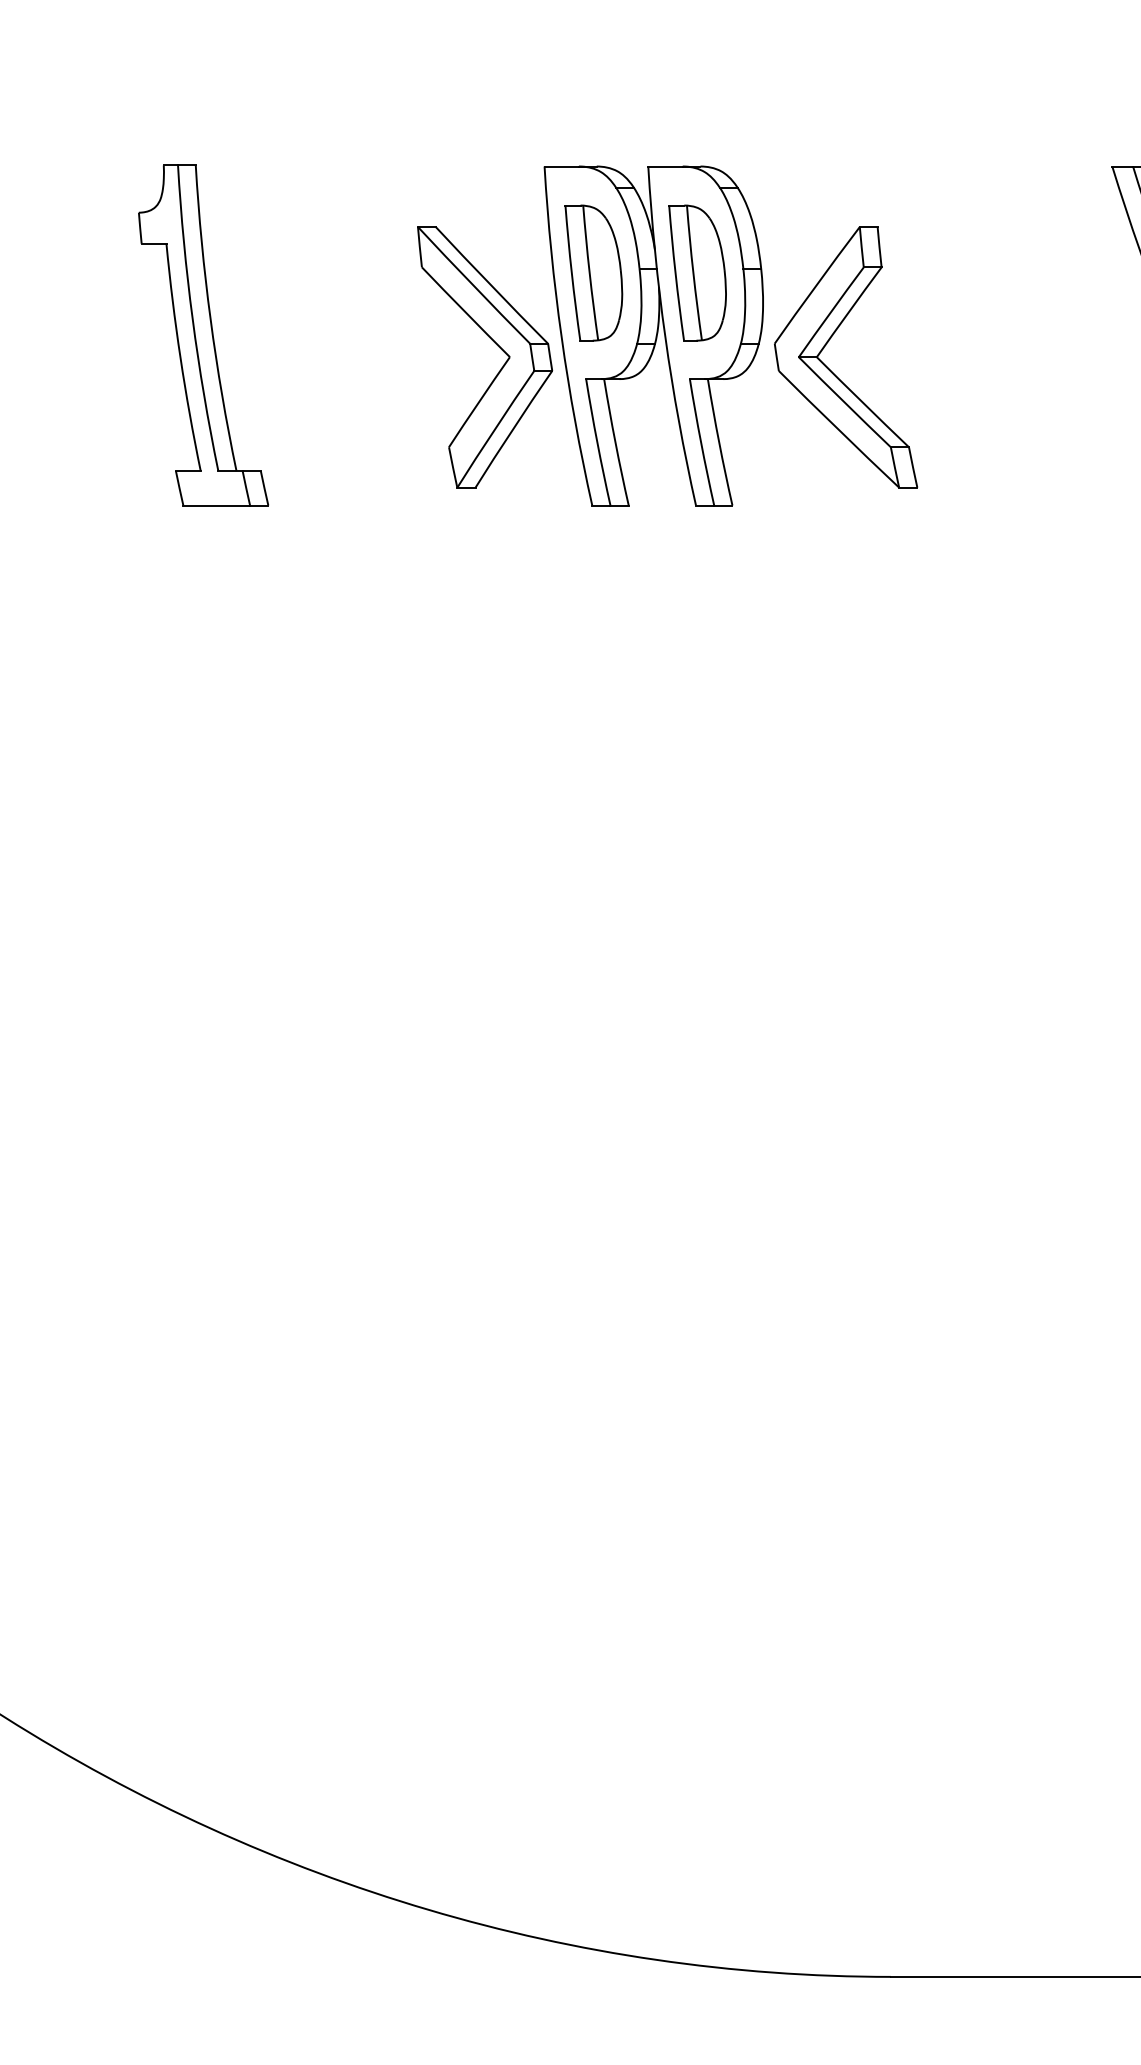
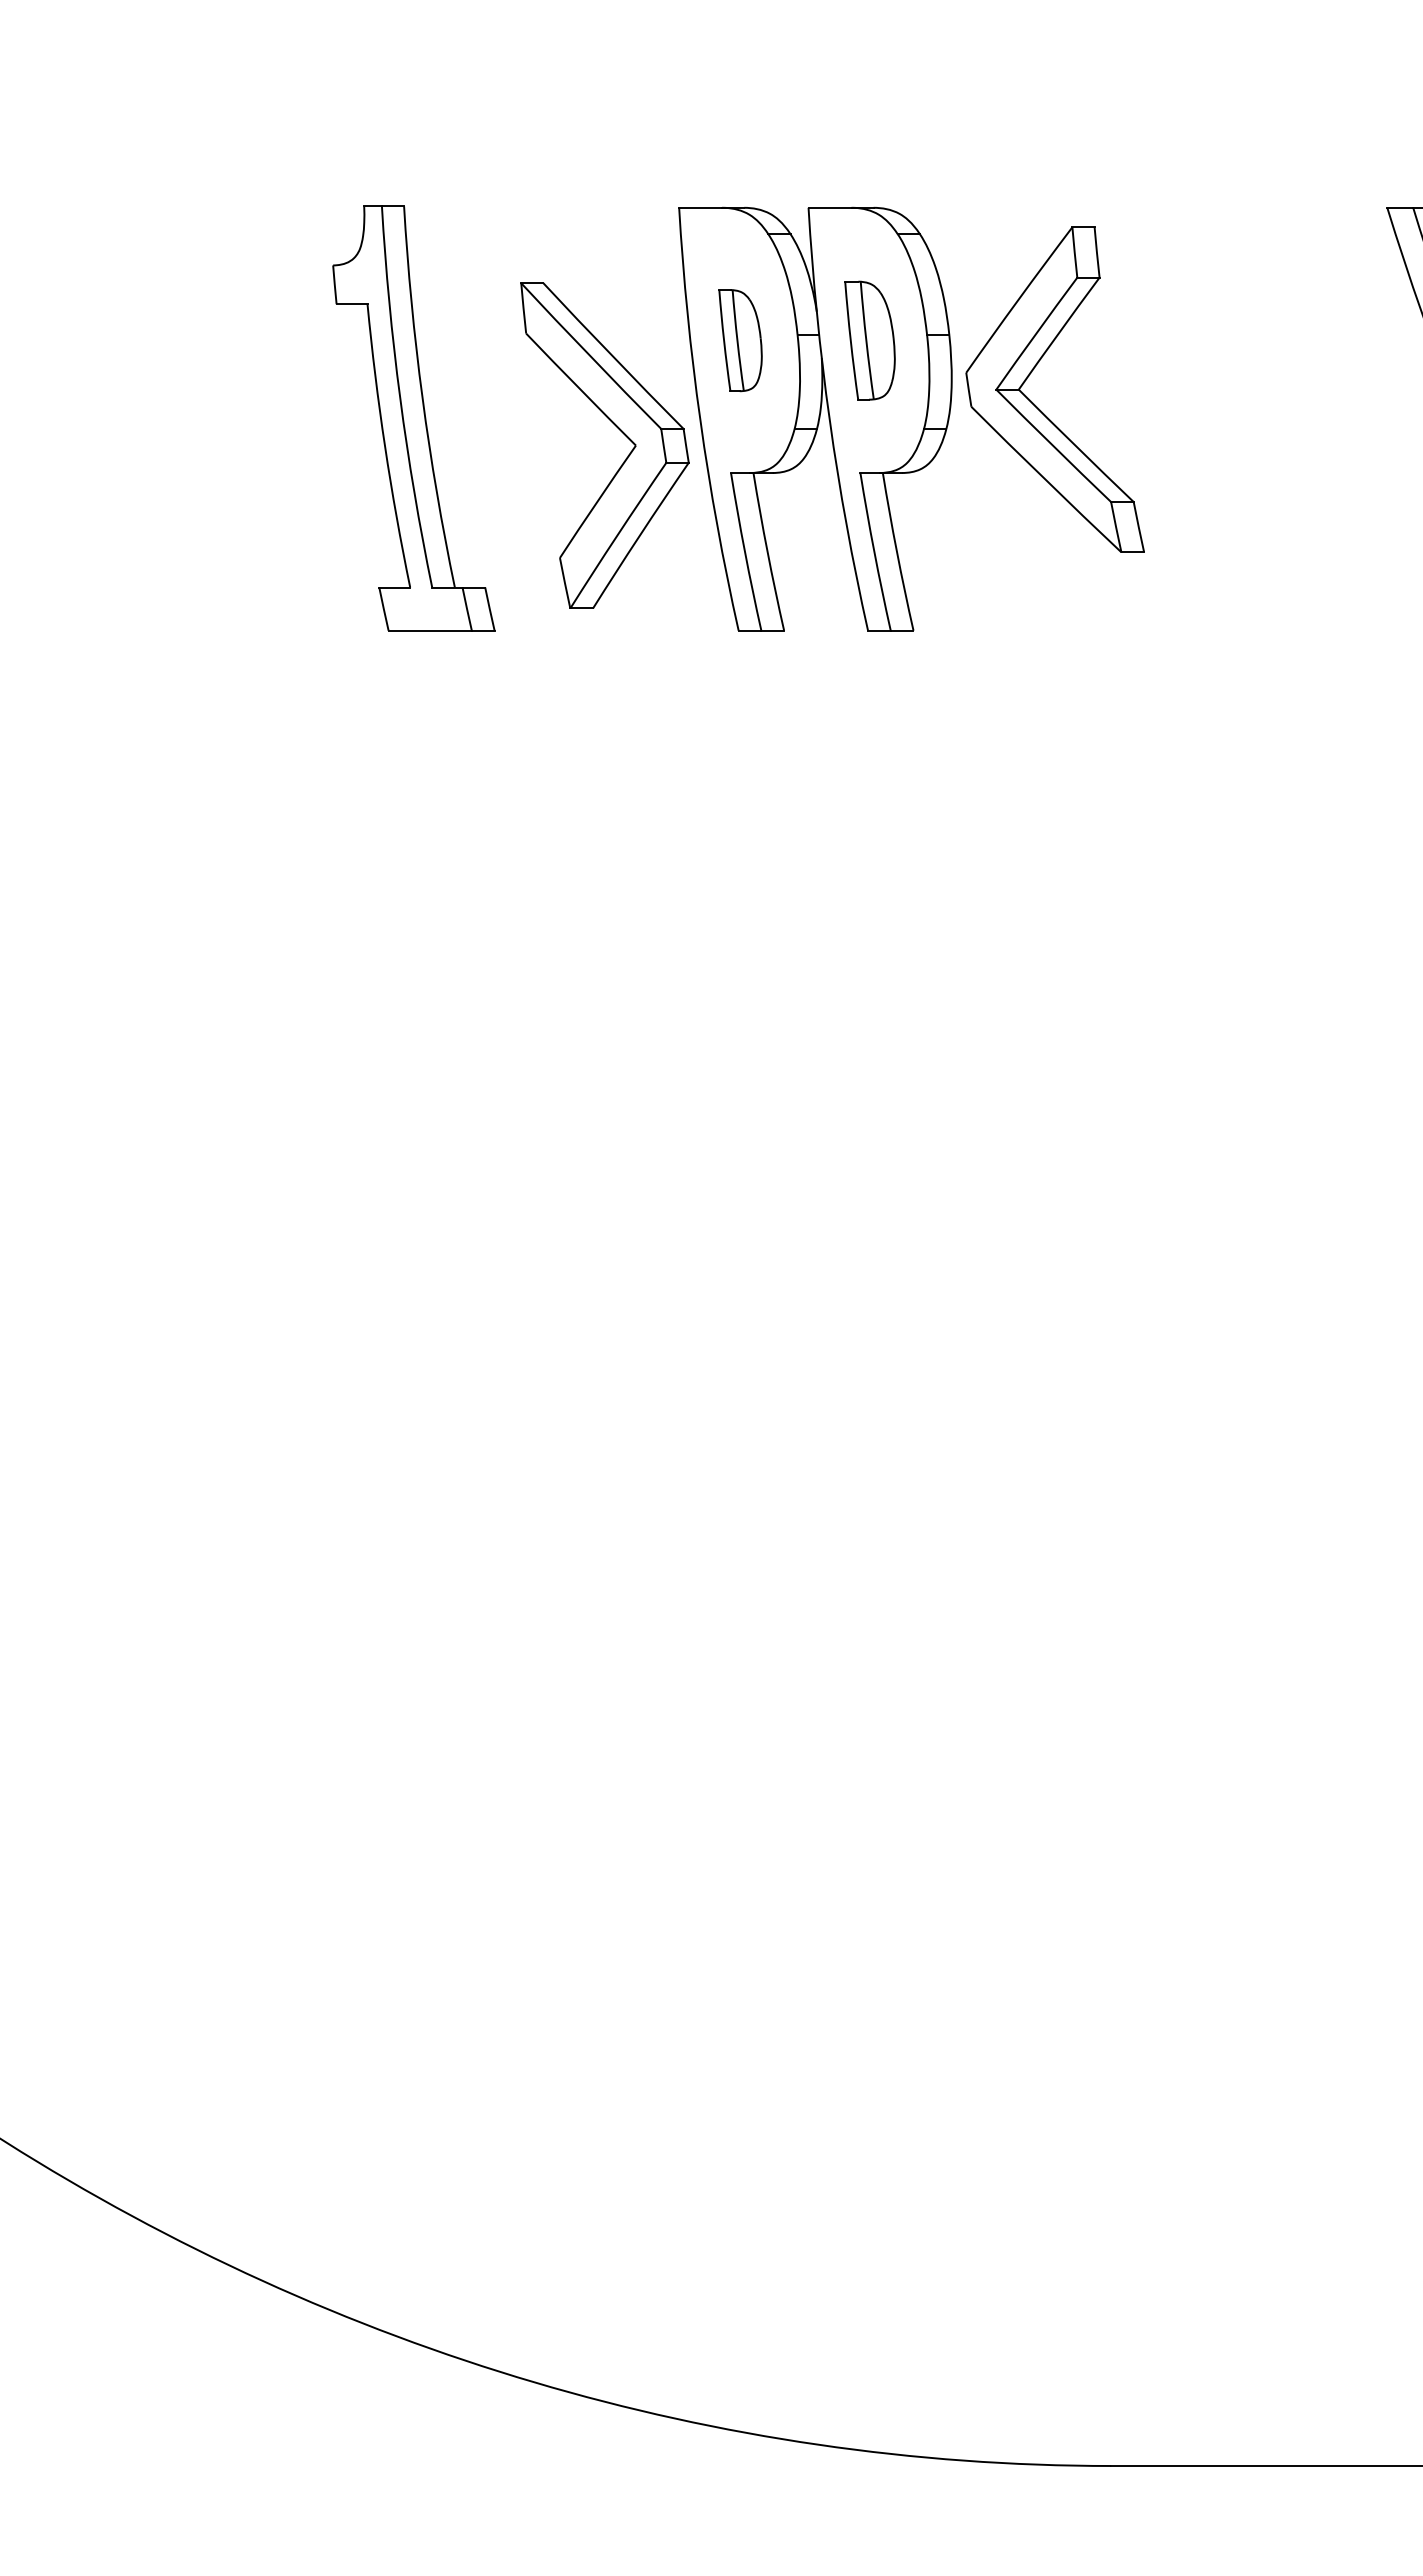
part: (593, 272) -> (740, 340), size x0.6
part: (697, 272) -> (869, 340), size x0.7
part: (203, 335) -> (413, 418), moved
part: (831, 370) -> (1037, 406), moved

